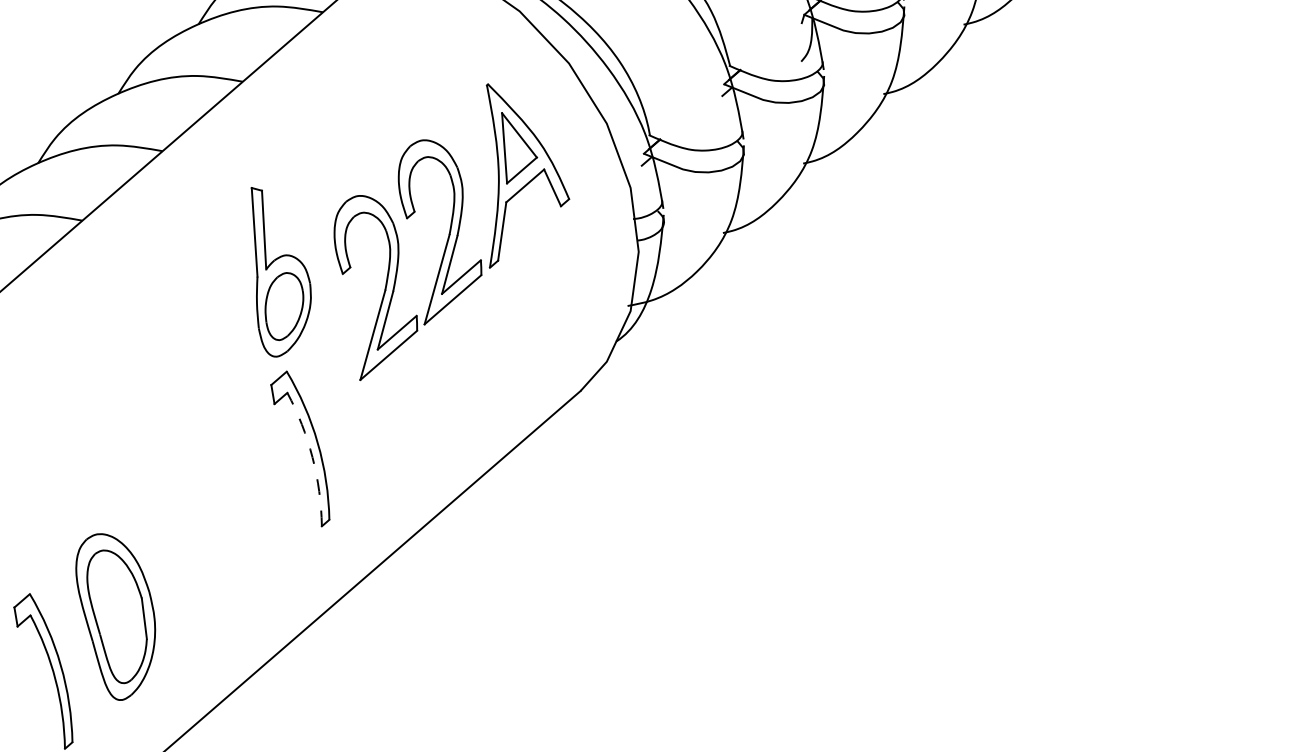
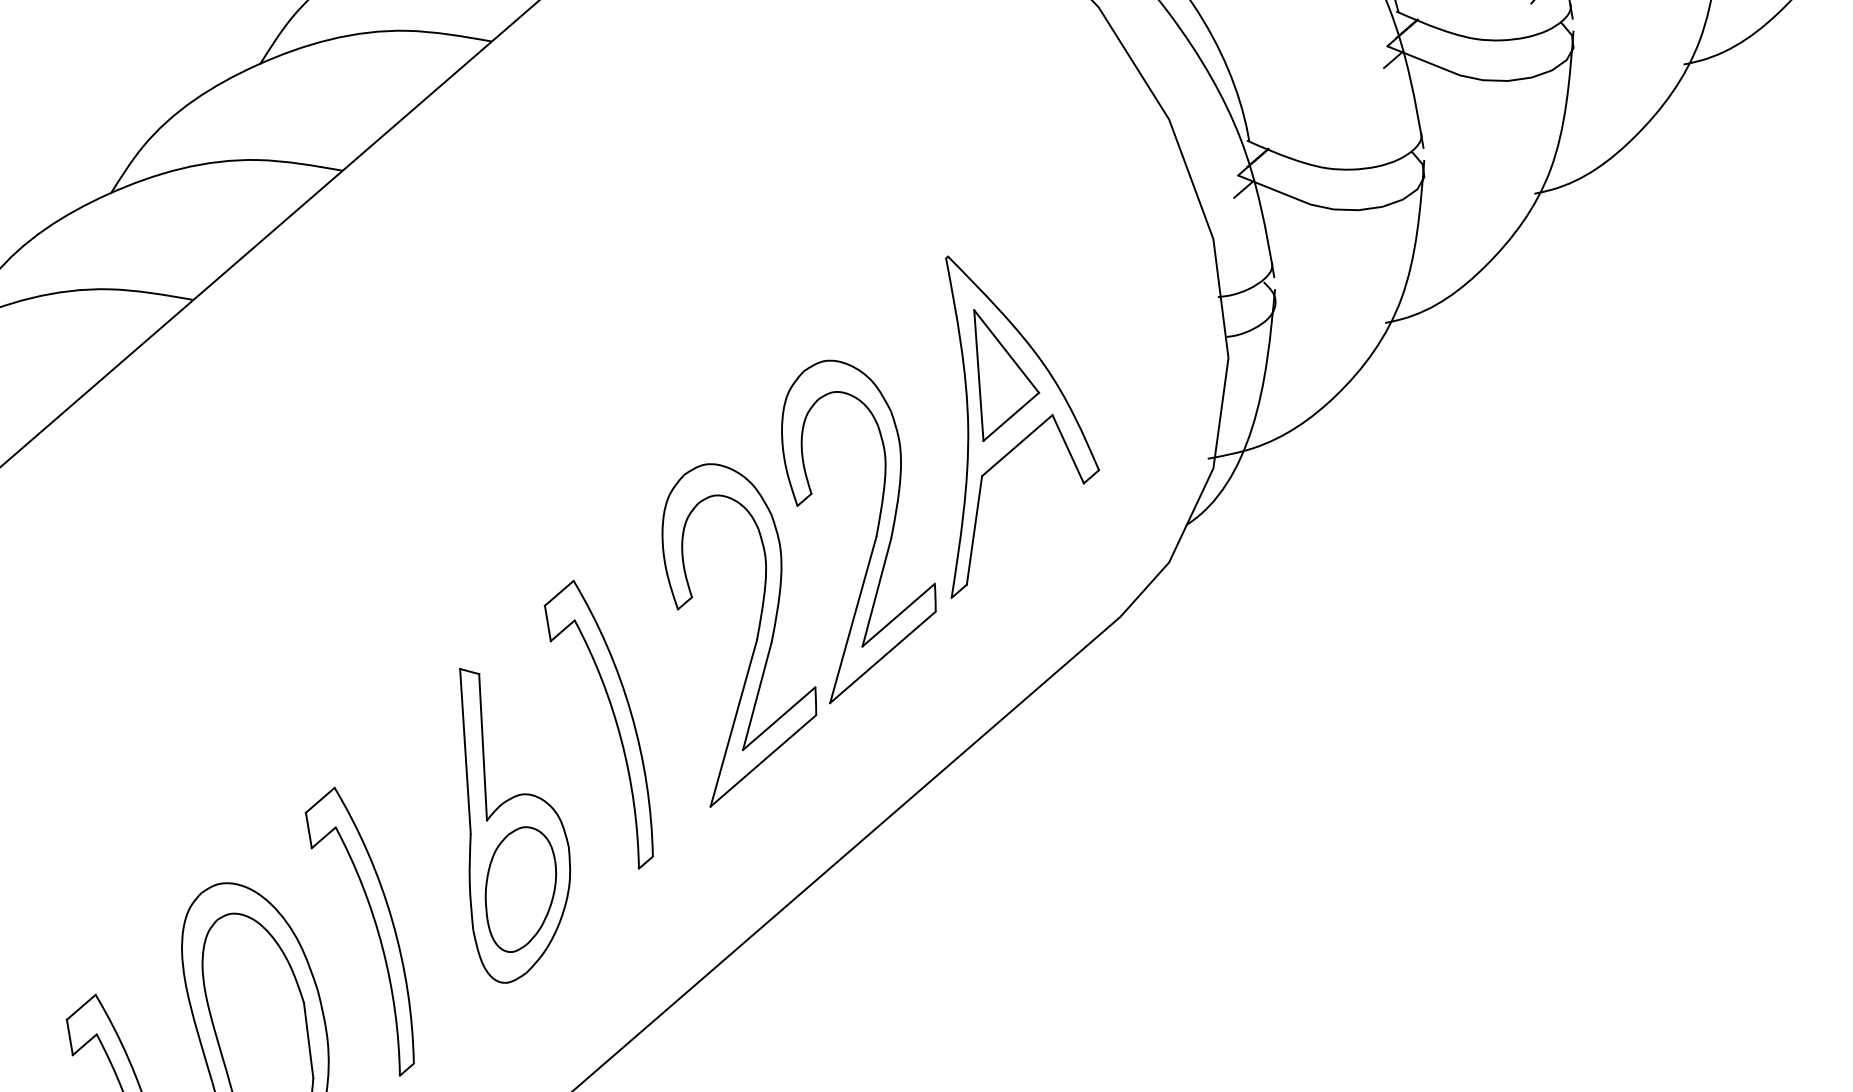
part: (451, 231) -> (880, 530), moved
part: (280, 272) -> (513, 826), moved
arc: (312, 457) -> (621, 740), dashed -> solid
part: (179, 556) -> (374, 924), added

